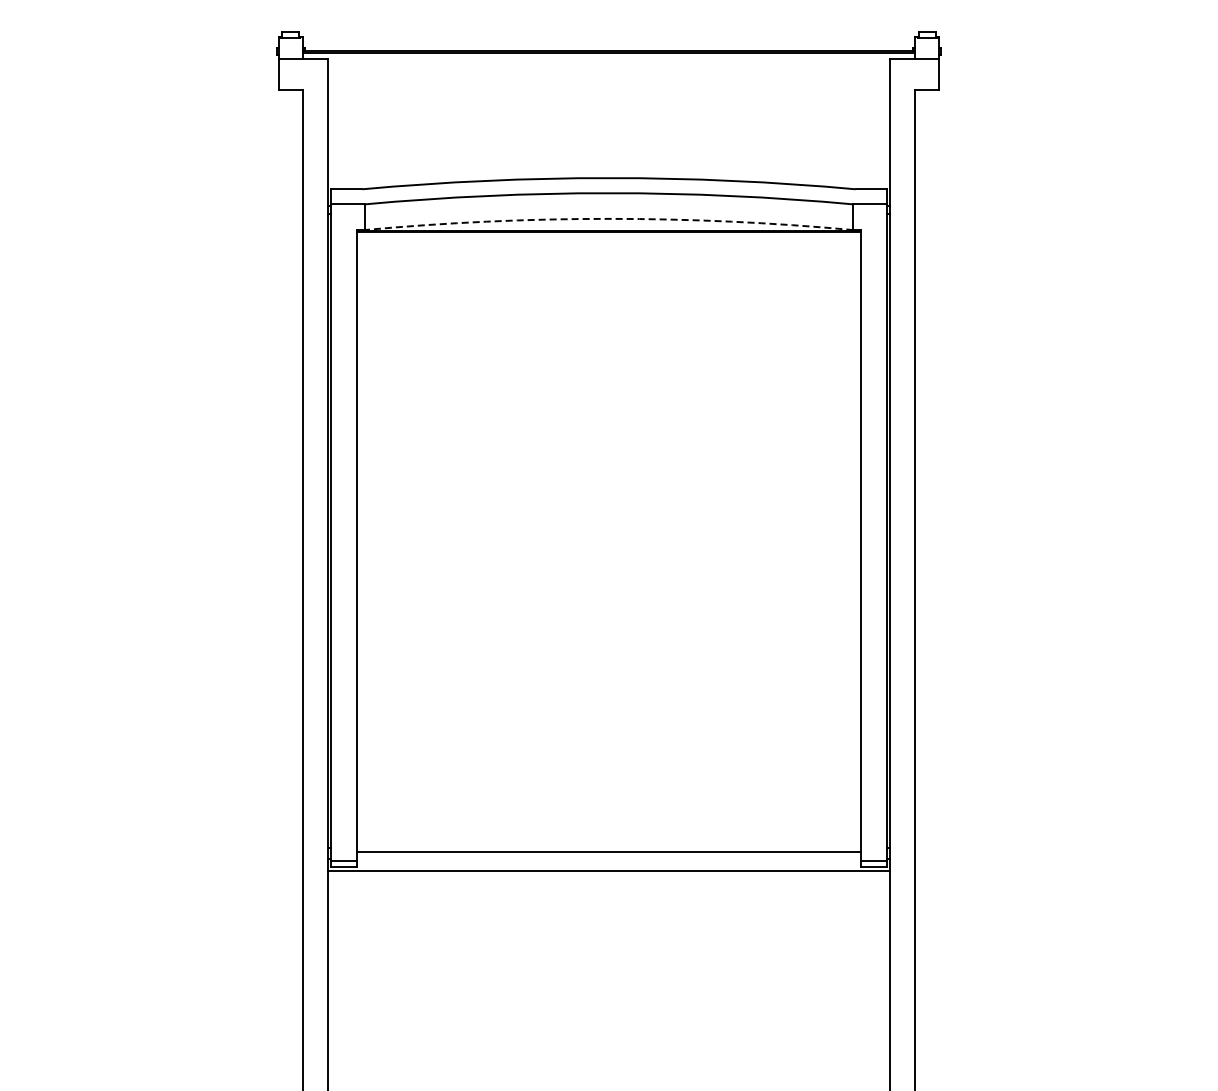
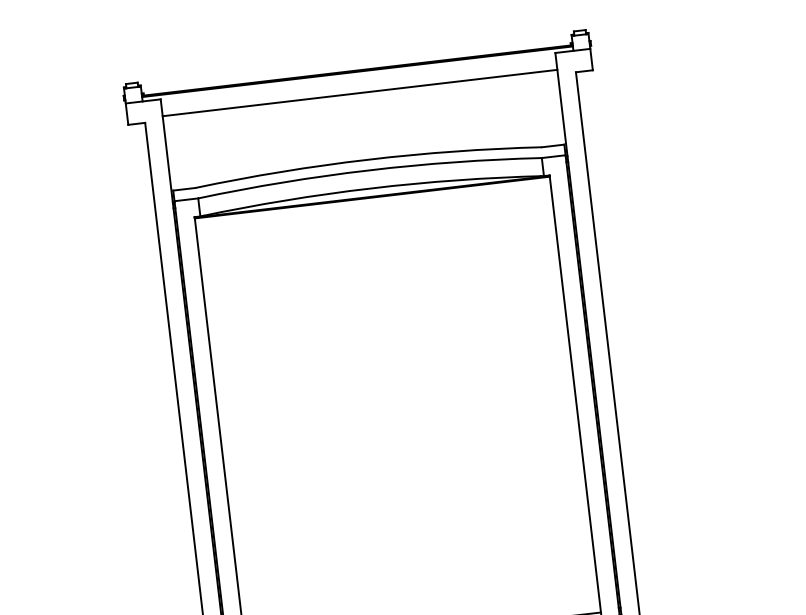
line: (608, 83) -> (359, 93), added
arc: (609, 218) -> (371, 188), dashed -> solid

